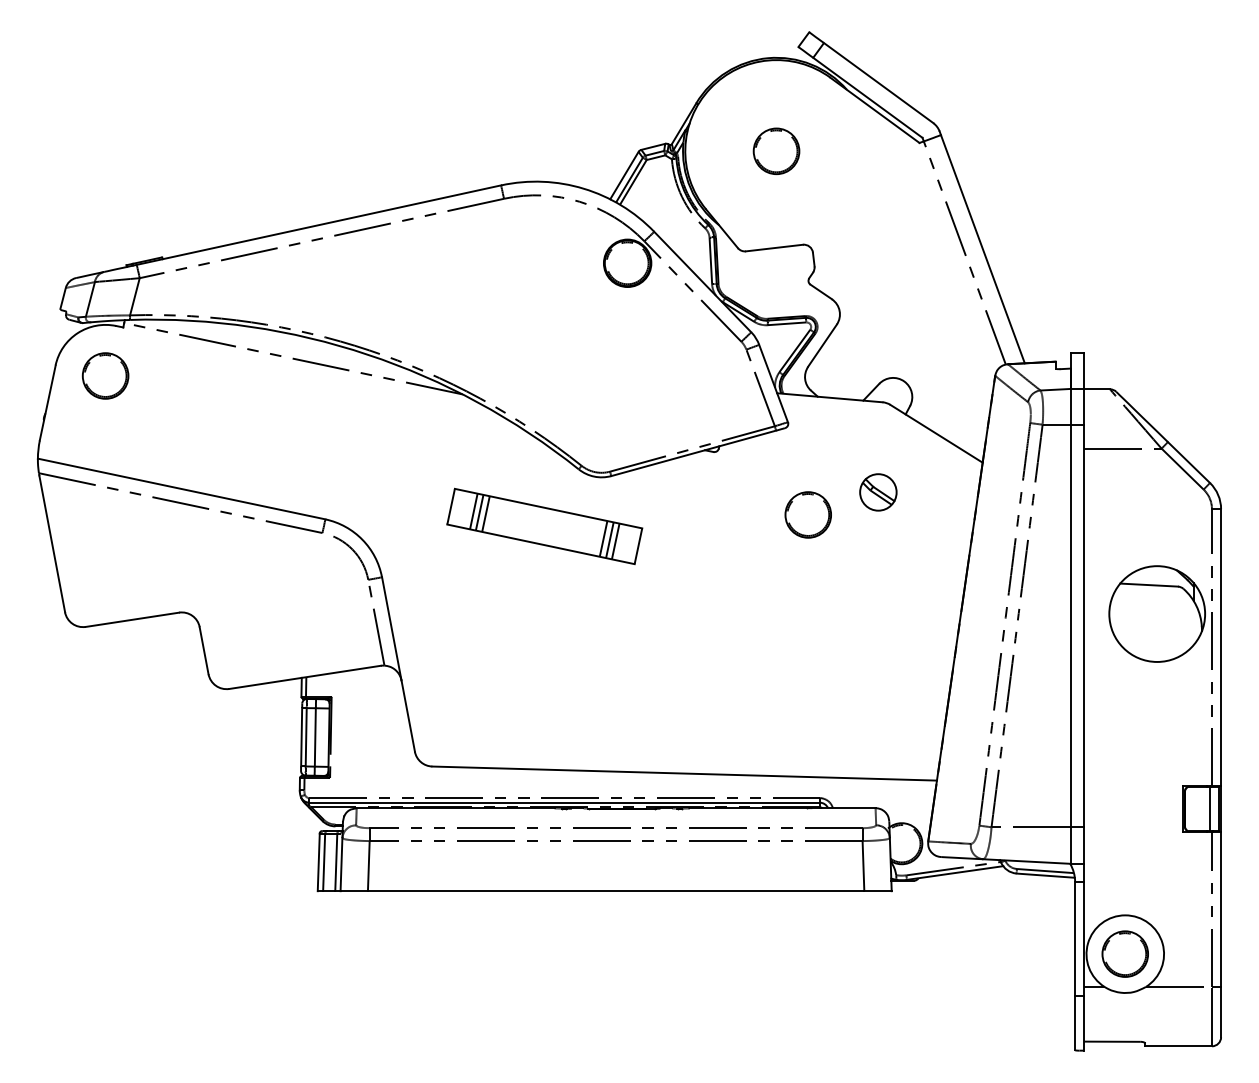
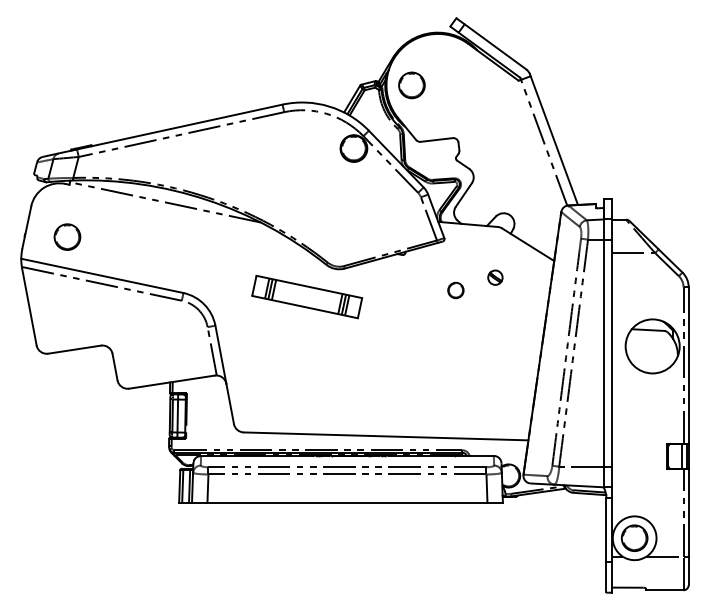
part: (775, 151) -> (411, 85), moved
part: (105, 374) -> (67, 236), moved
part: (878, 491) -> (495, 277), size x0.7
part: (807, 514) -> (455, 290), size x0.6

